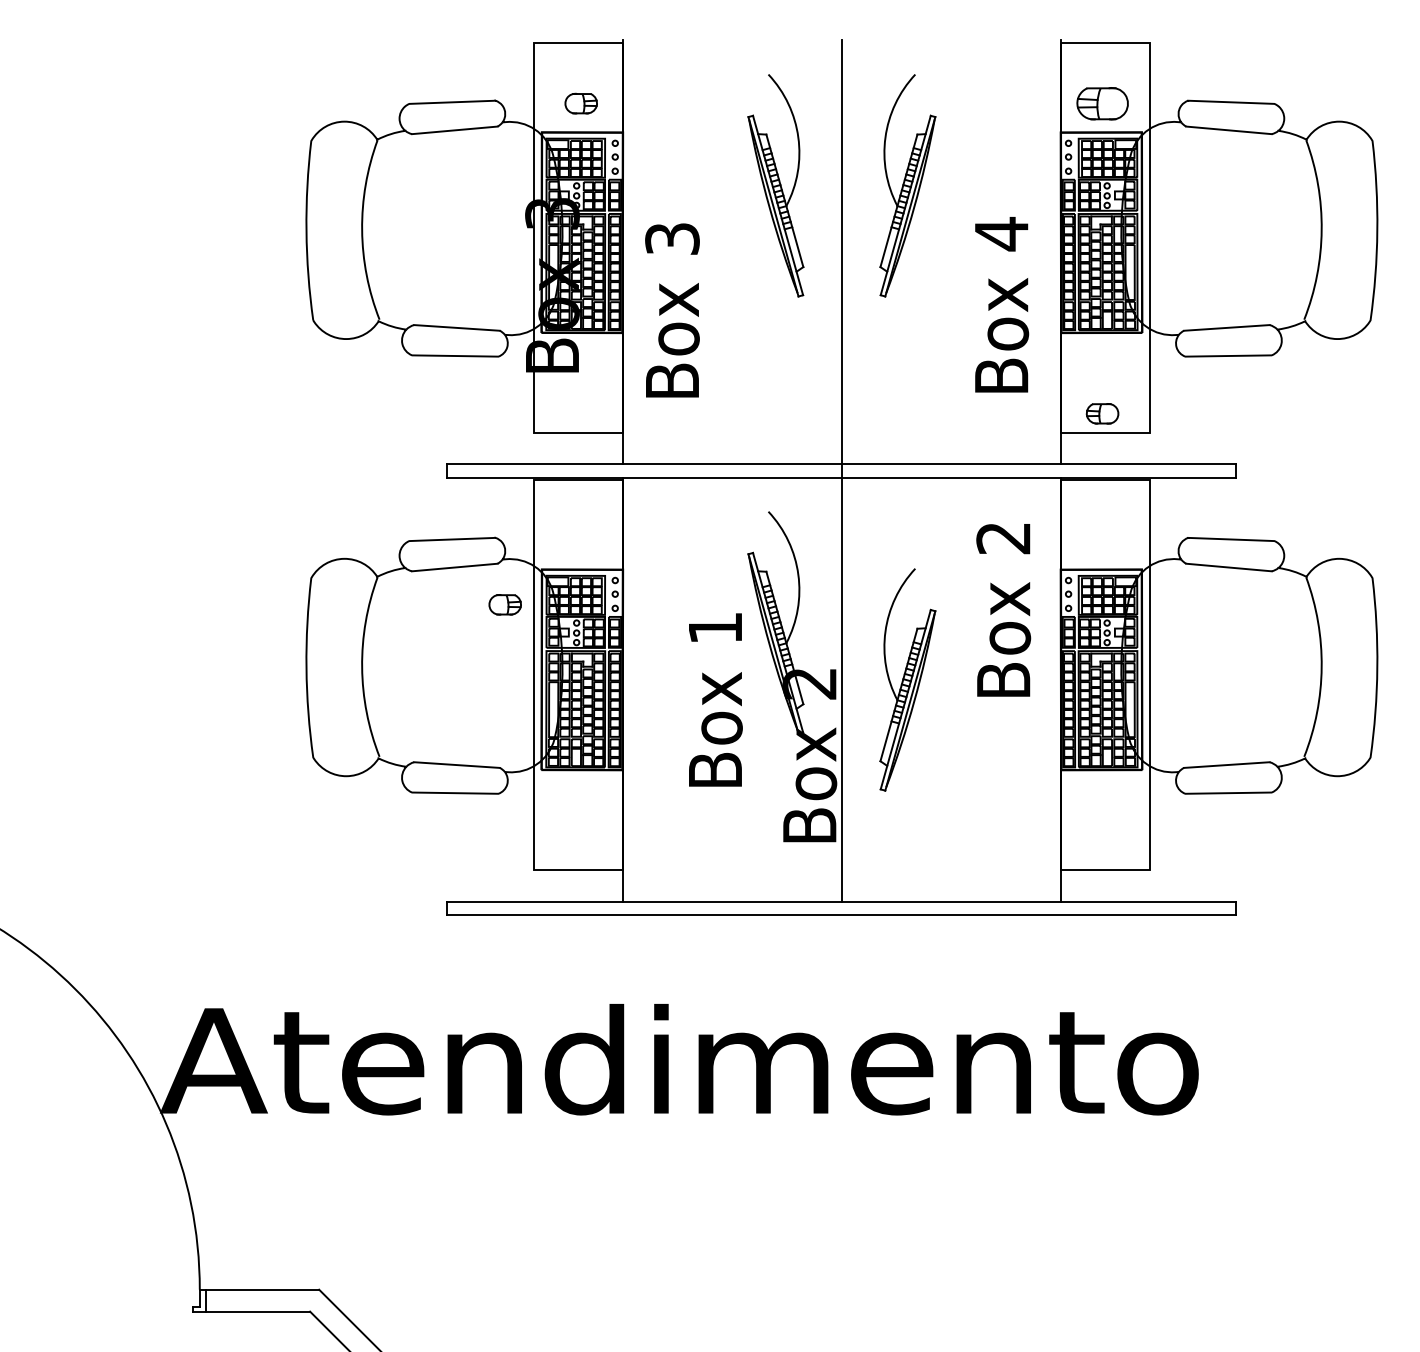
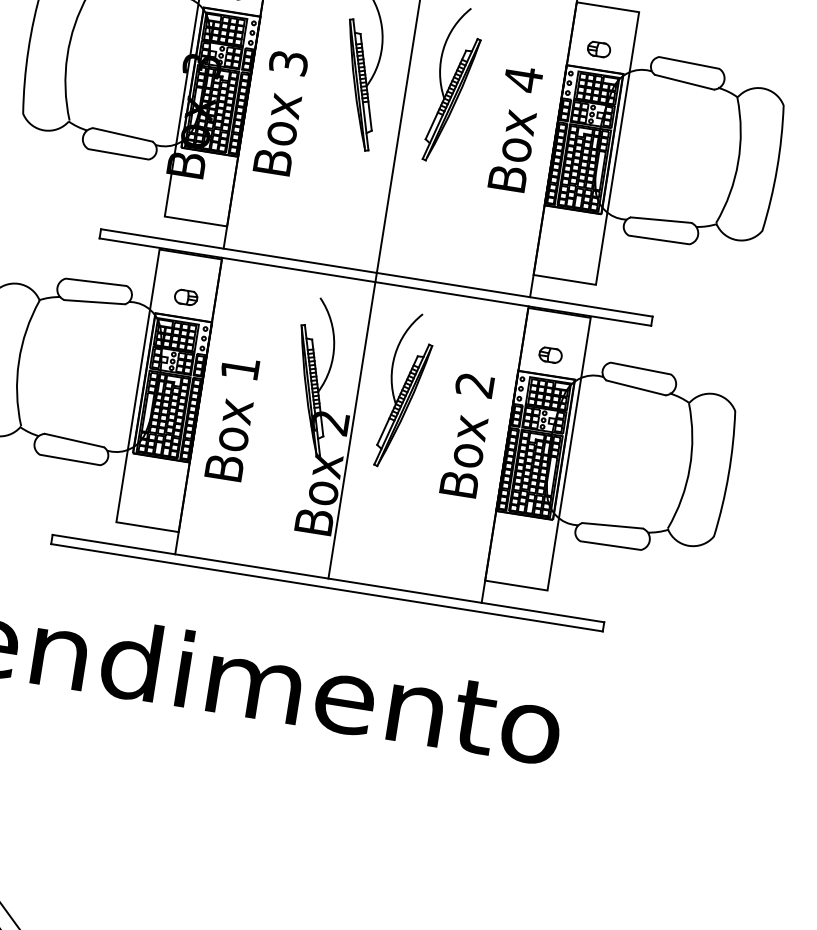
part: (1102, 103) -> (599, 49), size x0.62
text: (1002, 304) -> (516, 128), moved
text: (672, 310) -> (280, 113), moved
part: (1102, 413) -> (550, 355), moved
part: (504, 604) -> (185, 297), moved
text: (1003, 610) -> (466, 435), moved
part: (907, 679) -> (405, 390), moved
text: (715, 699) -> (232, 418), moved

